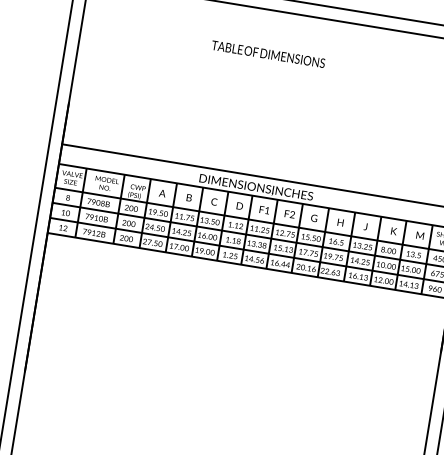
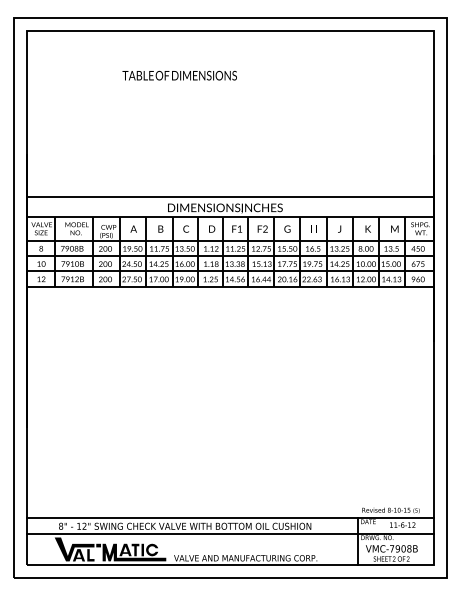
text: (268, 54) -> (179, 75), moved

